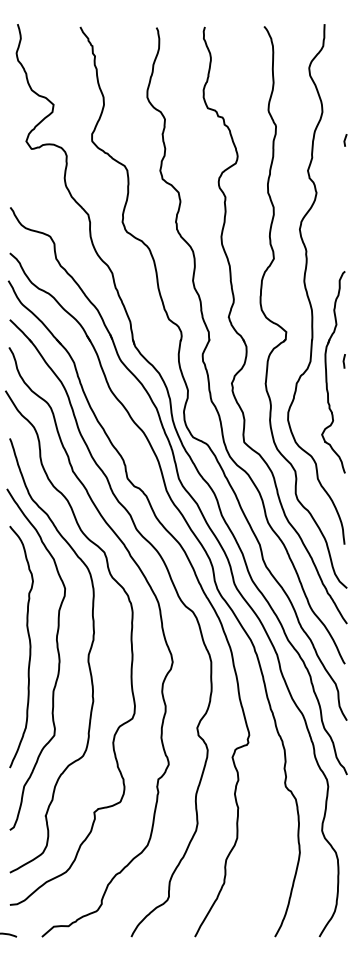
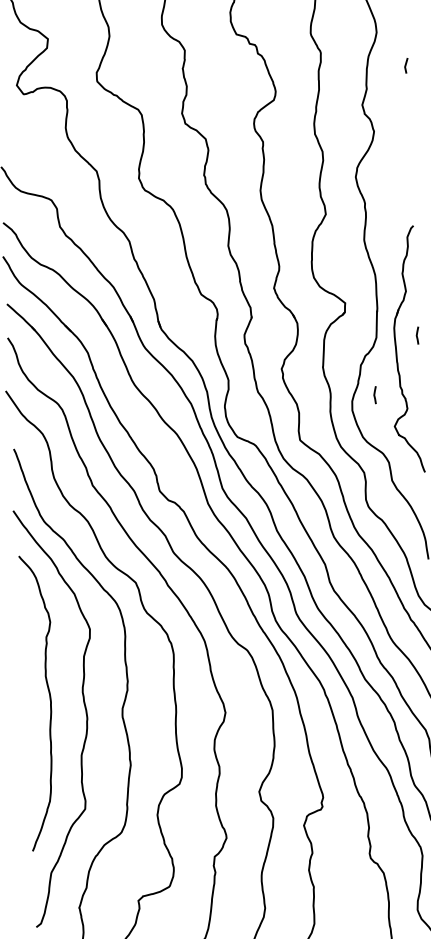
line: (306, 408) -> (374, 395), added

